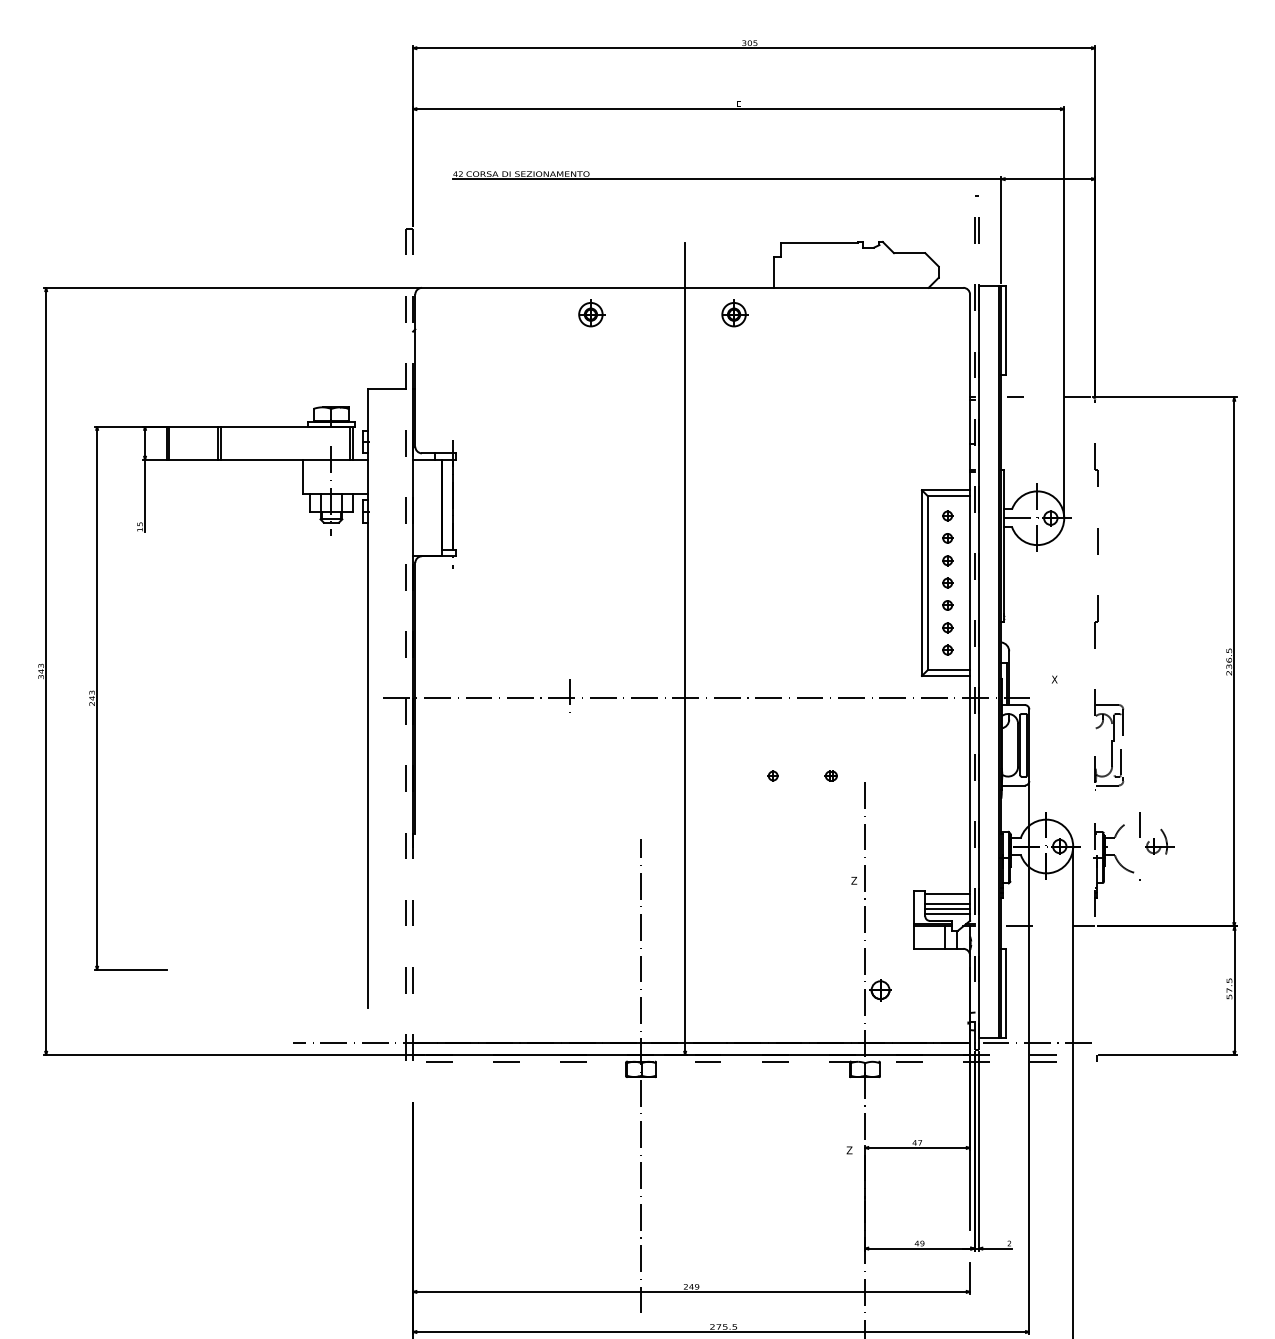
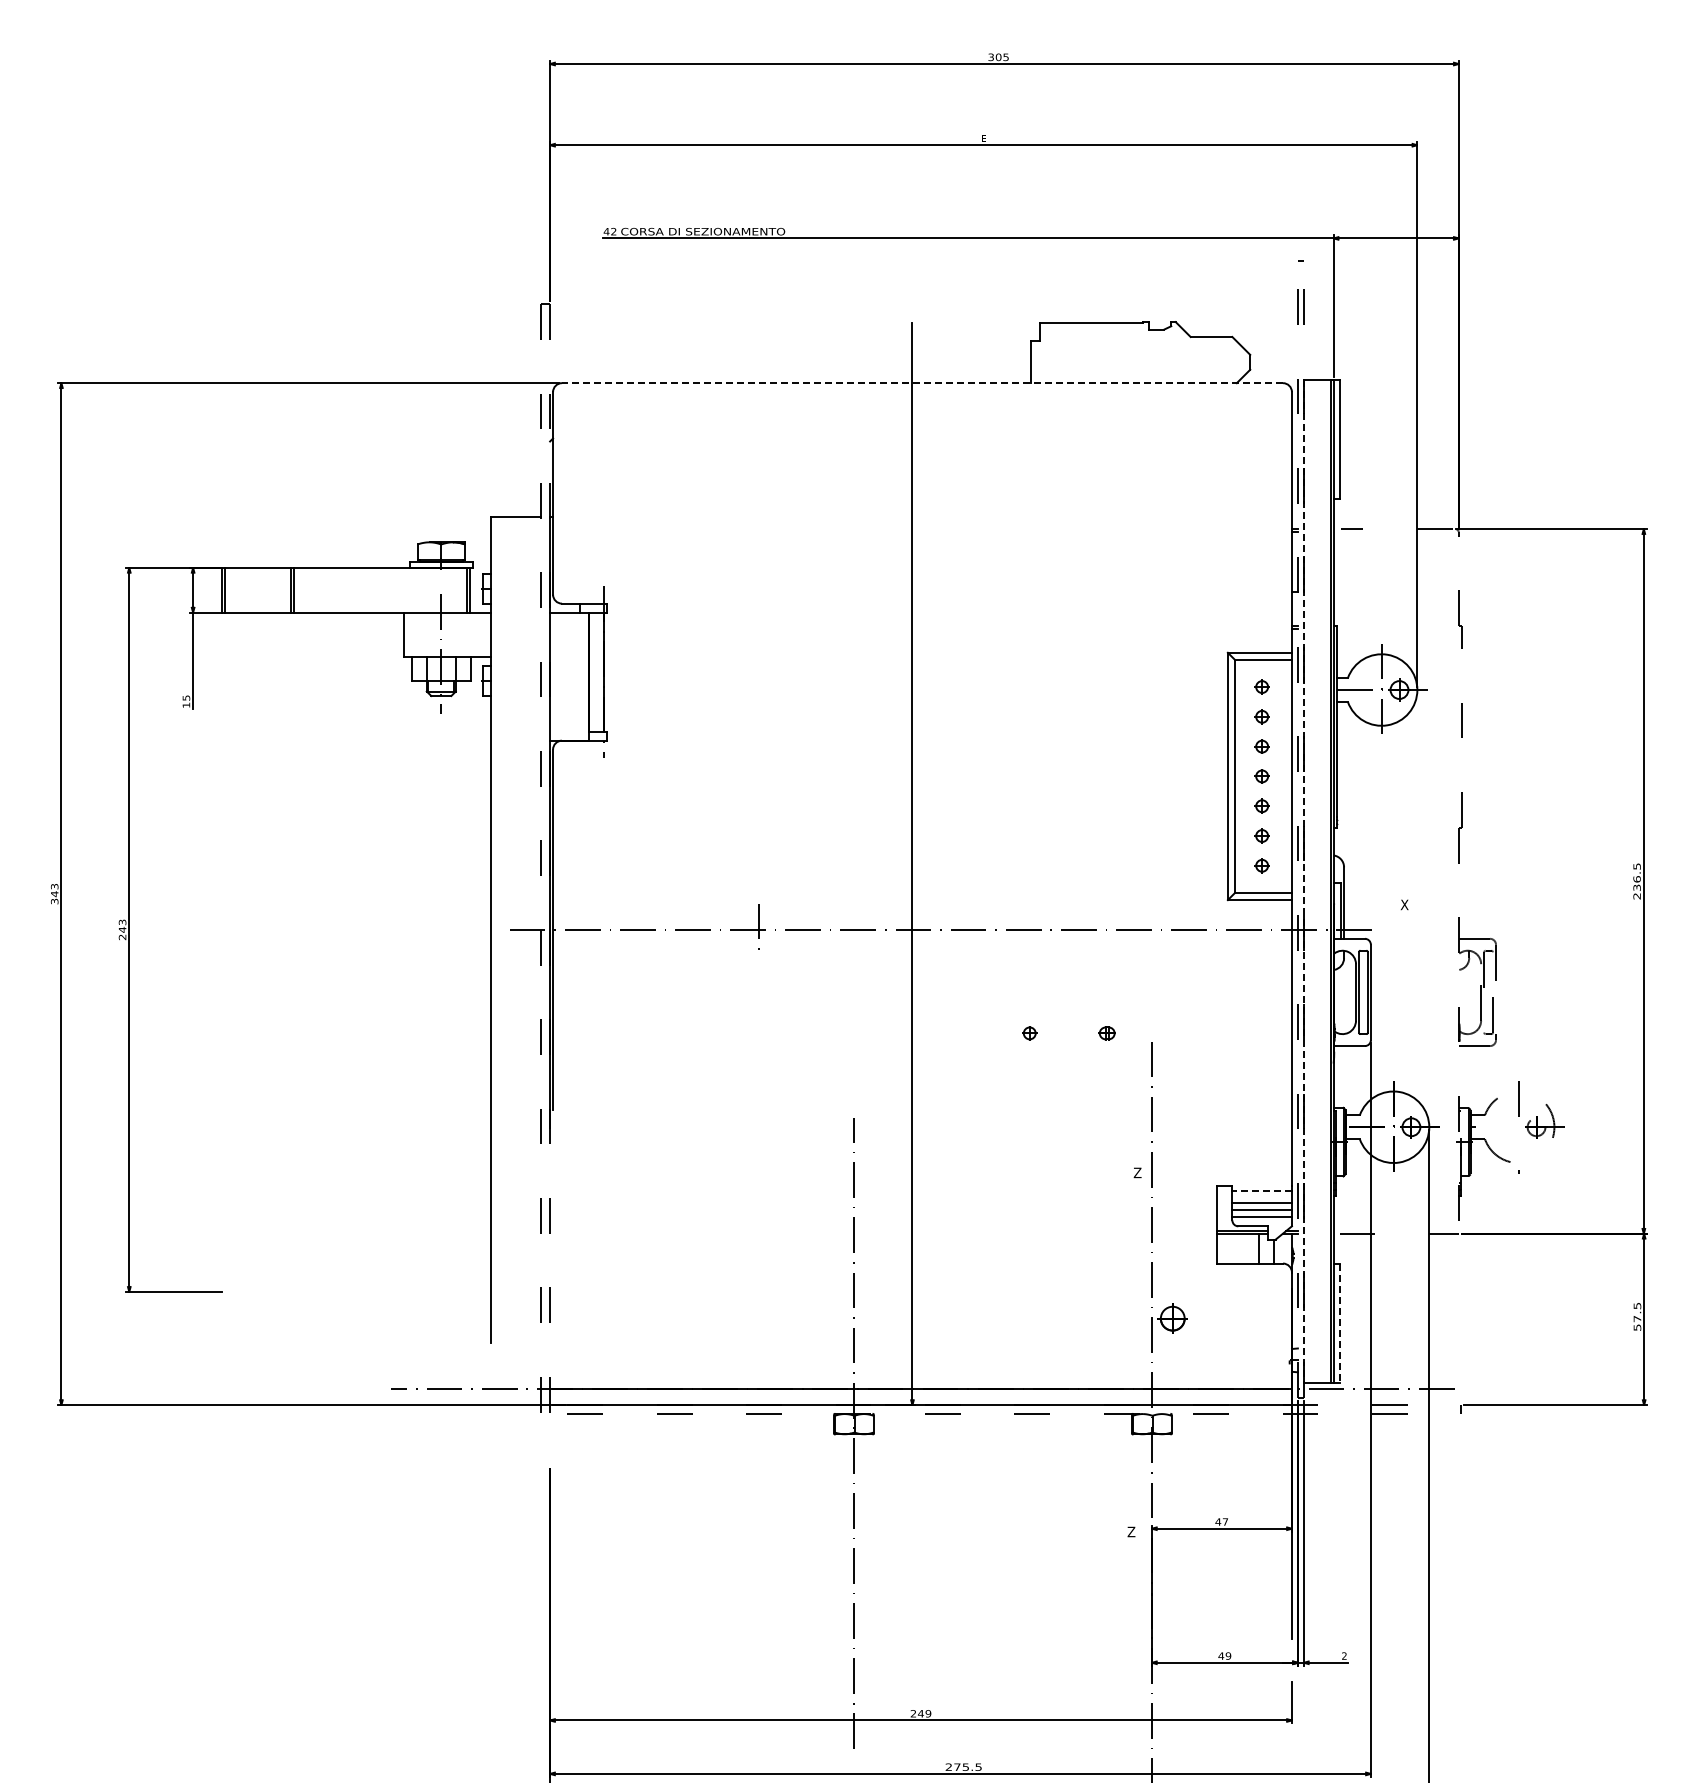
line: (692, 288) -> (922, 383), solid -> dashed
part: (592, 313) -> (788, 417), removed
part: (735, 313) -> (979, 417), removed
line: (978, 661) -> (1303, 881), solid -> dashed
line: (947, 893) -> (1262, 1190), solid -> dashed
line: (1005, 993) -> (1339, 1323), solid -> dashed

